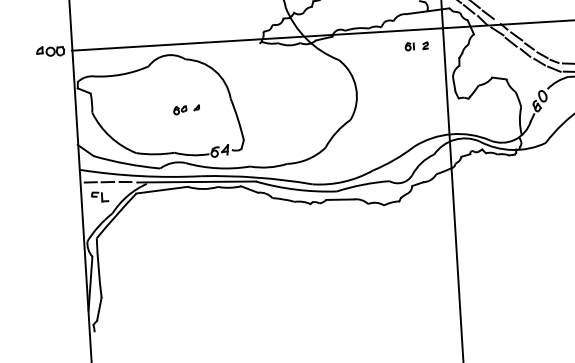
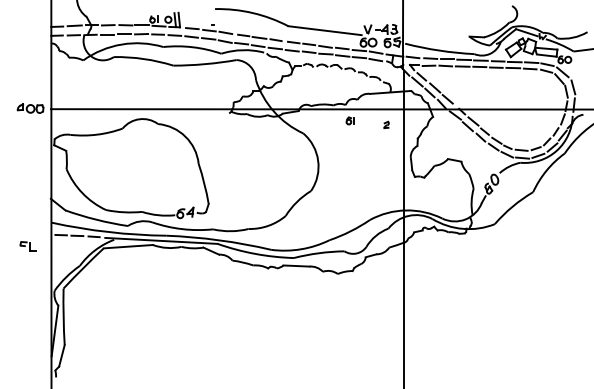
part: (408, 46) -> (349, 120), moved
part: (186, 109) -> (156, 171), removed
part: (99, 196) -> (27, 246), moved

